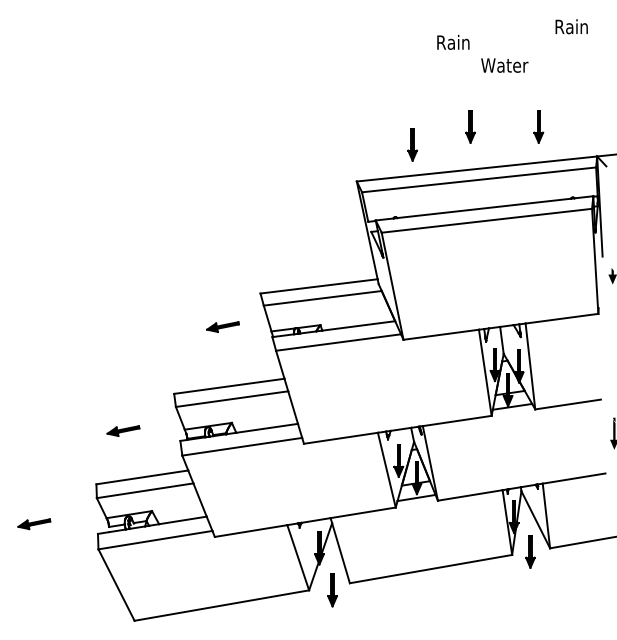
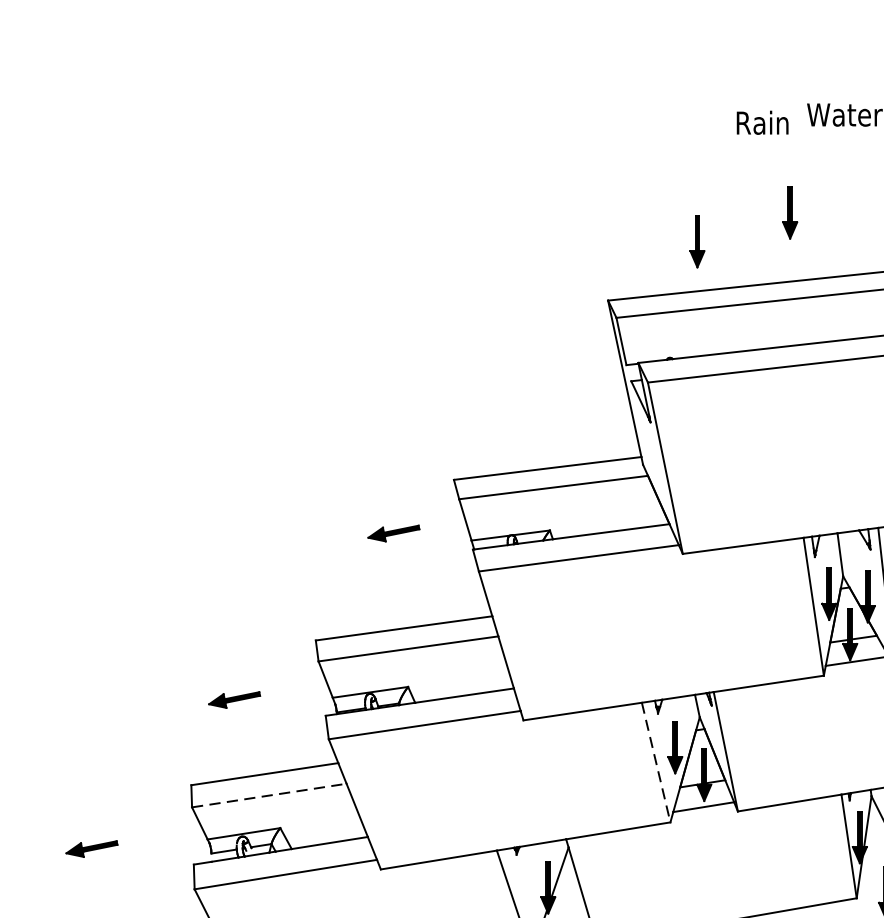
text: (453, 41) -> (762, 121), moved
line: (386, 470) -> (655, 763), solid -> dashed
line: (145, 490) -> (269, 795), solid -> dashed

